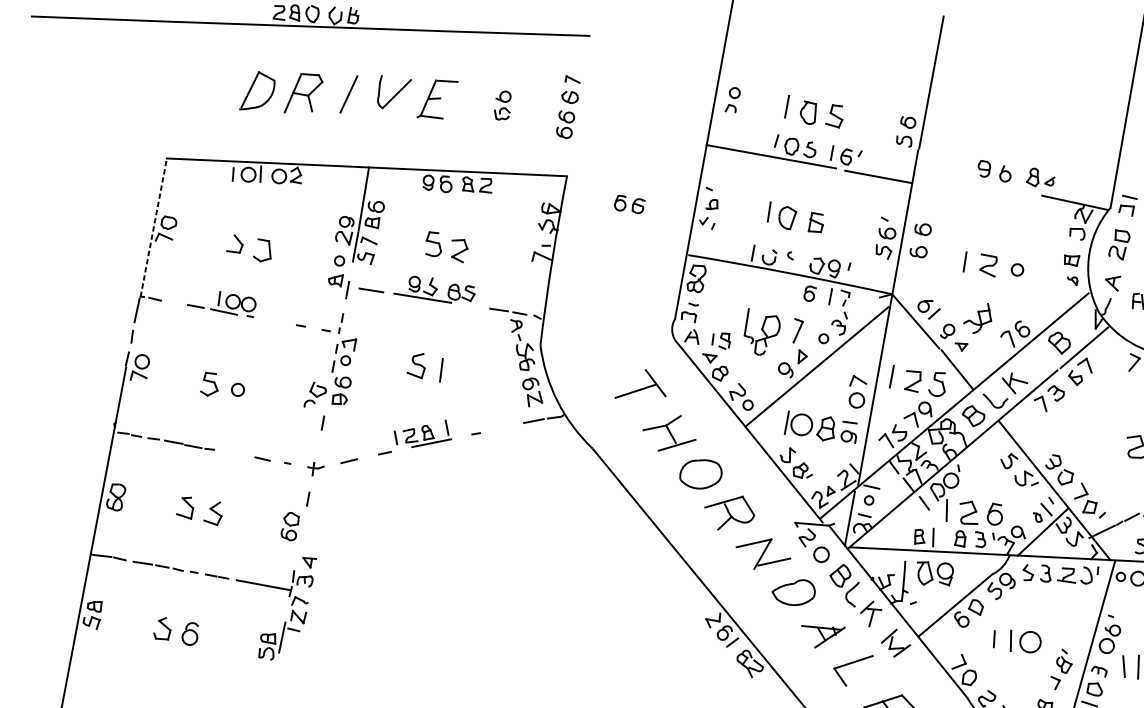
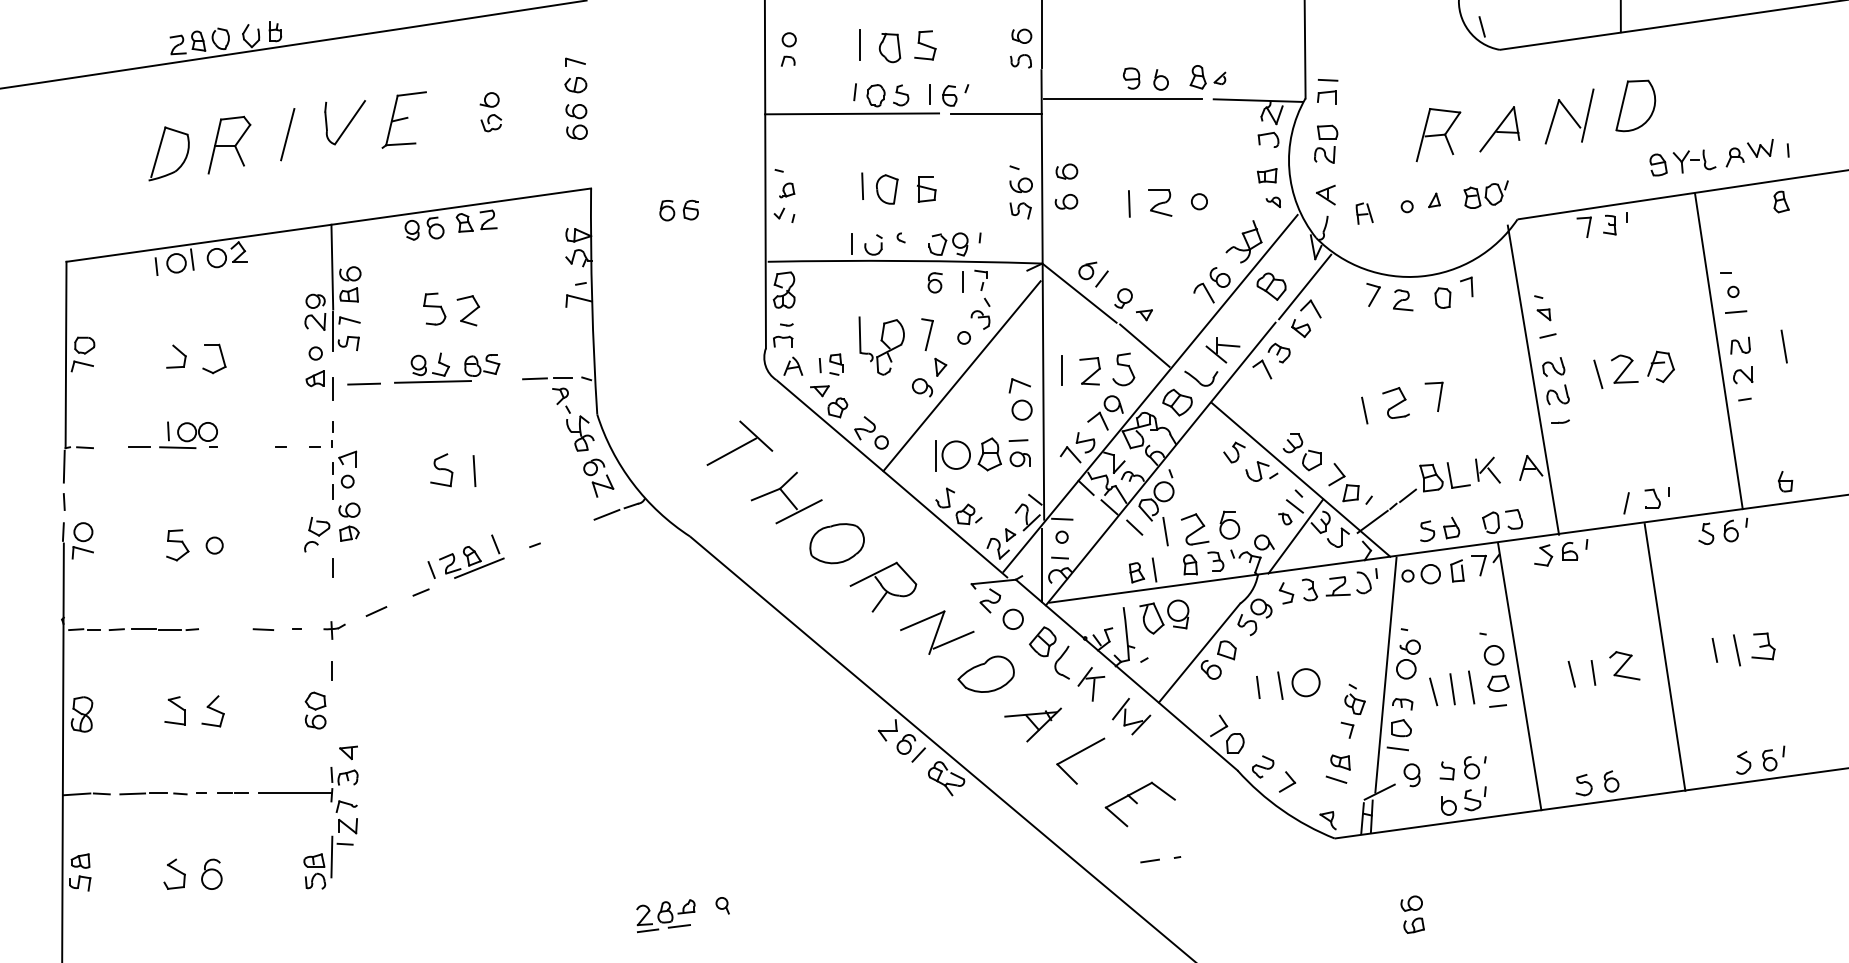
line: (975, 183) -> (1123, 99), added
line: (154, 227) -> (66, 354), dashed -> solid
part: (977, 317) -> (1243, 241), moved
line: (1111, 447) -> (1364, 410), added

